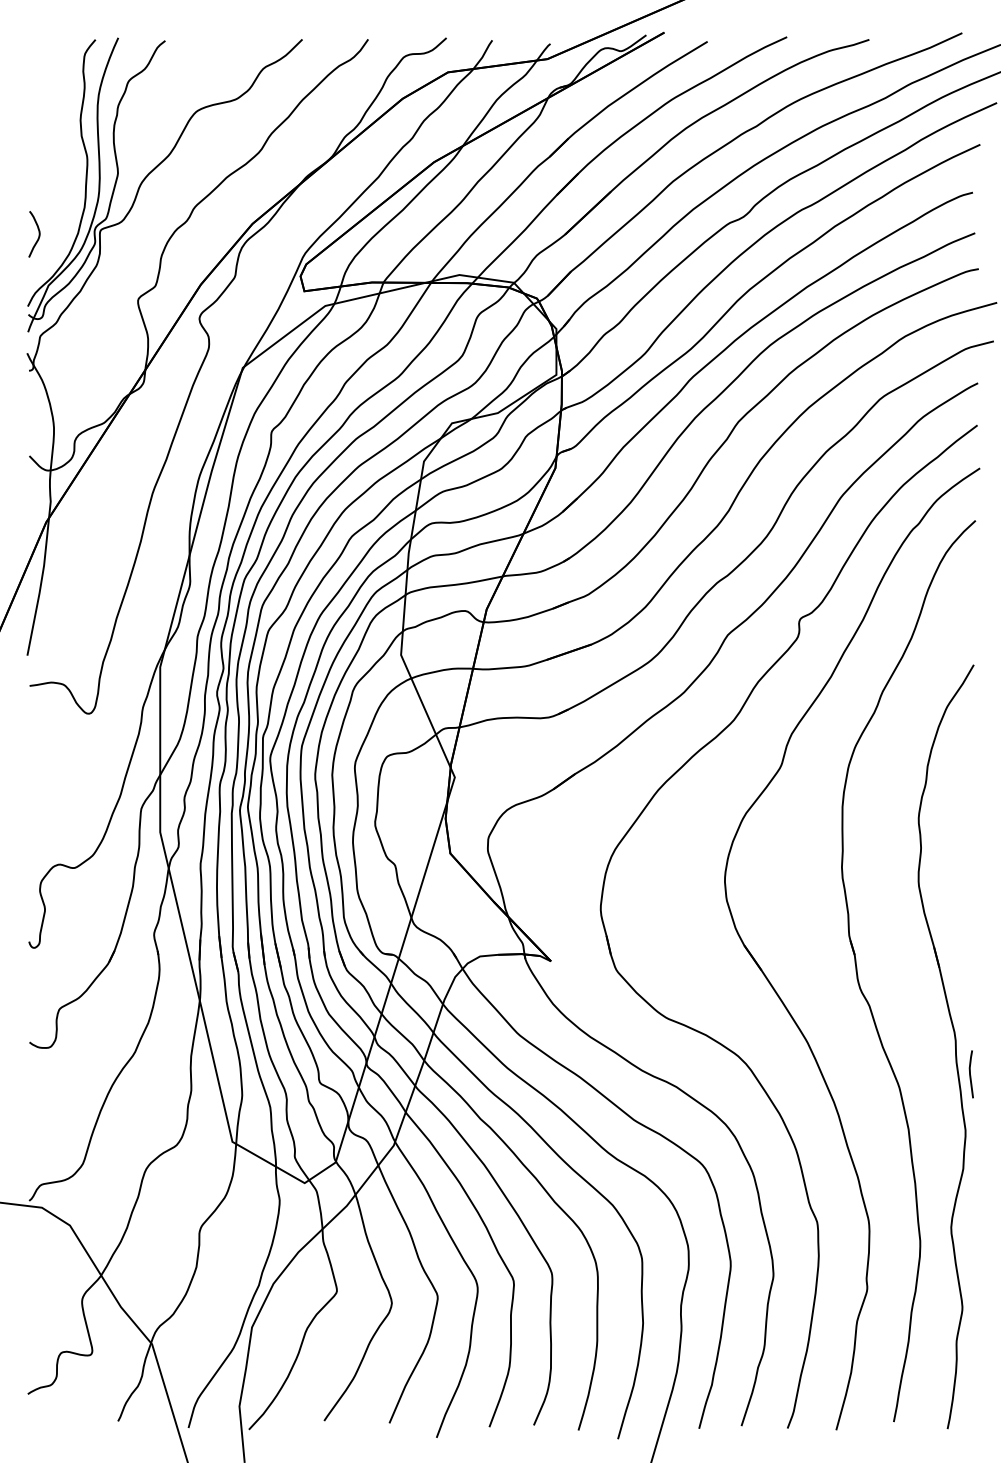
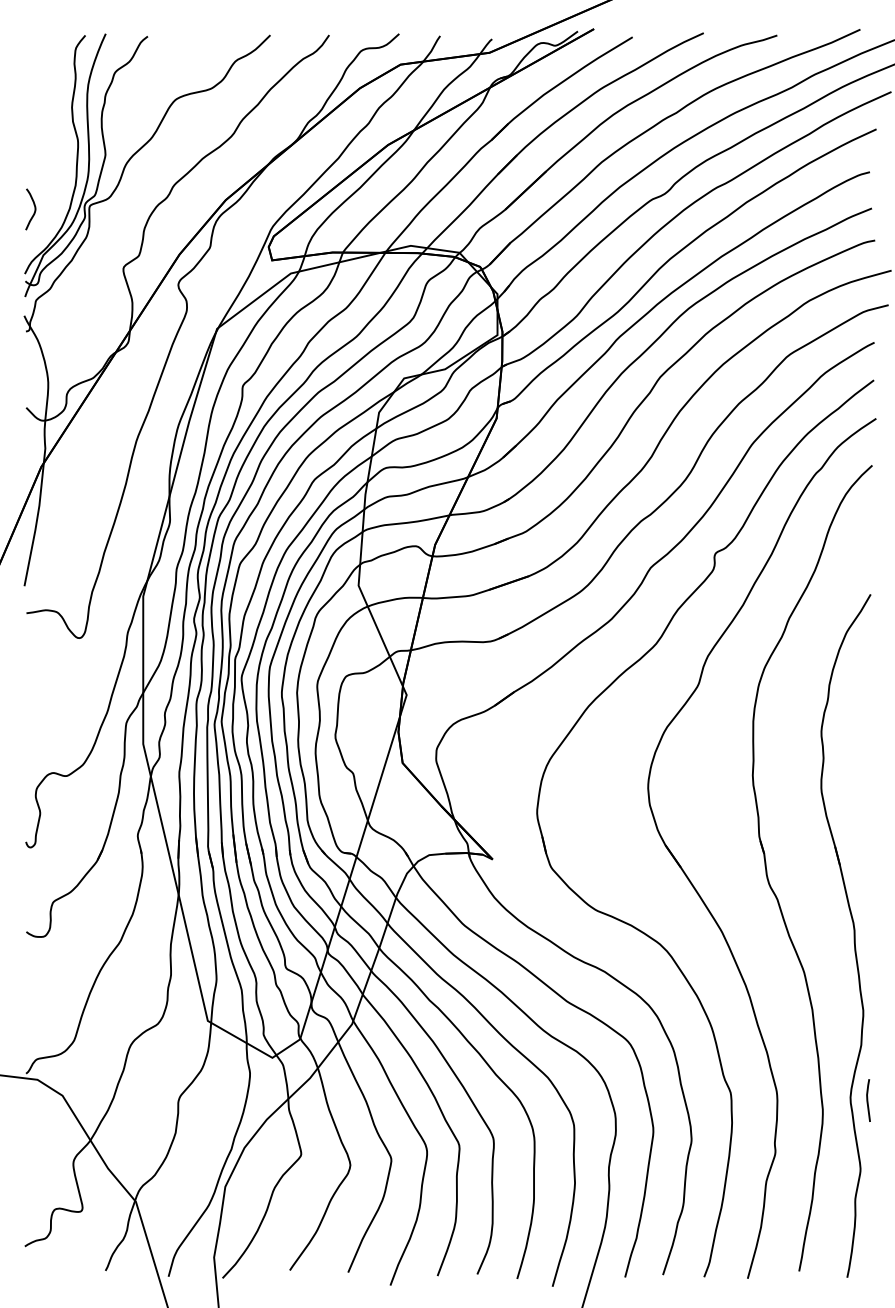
line: (971, 1074) -> (868, 1100), moved

